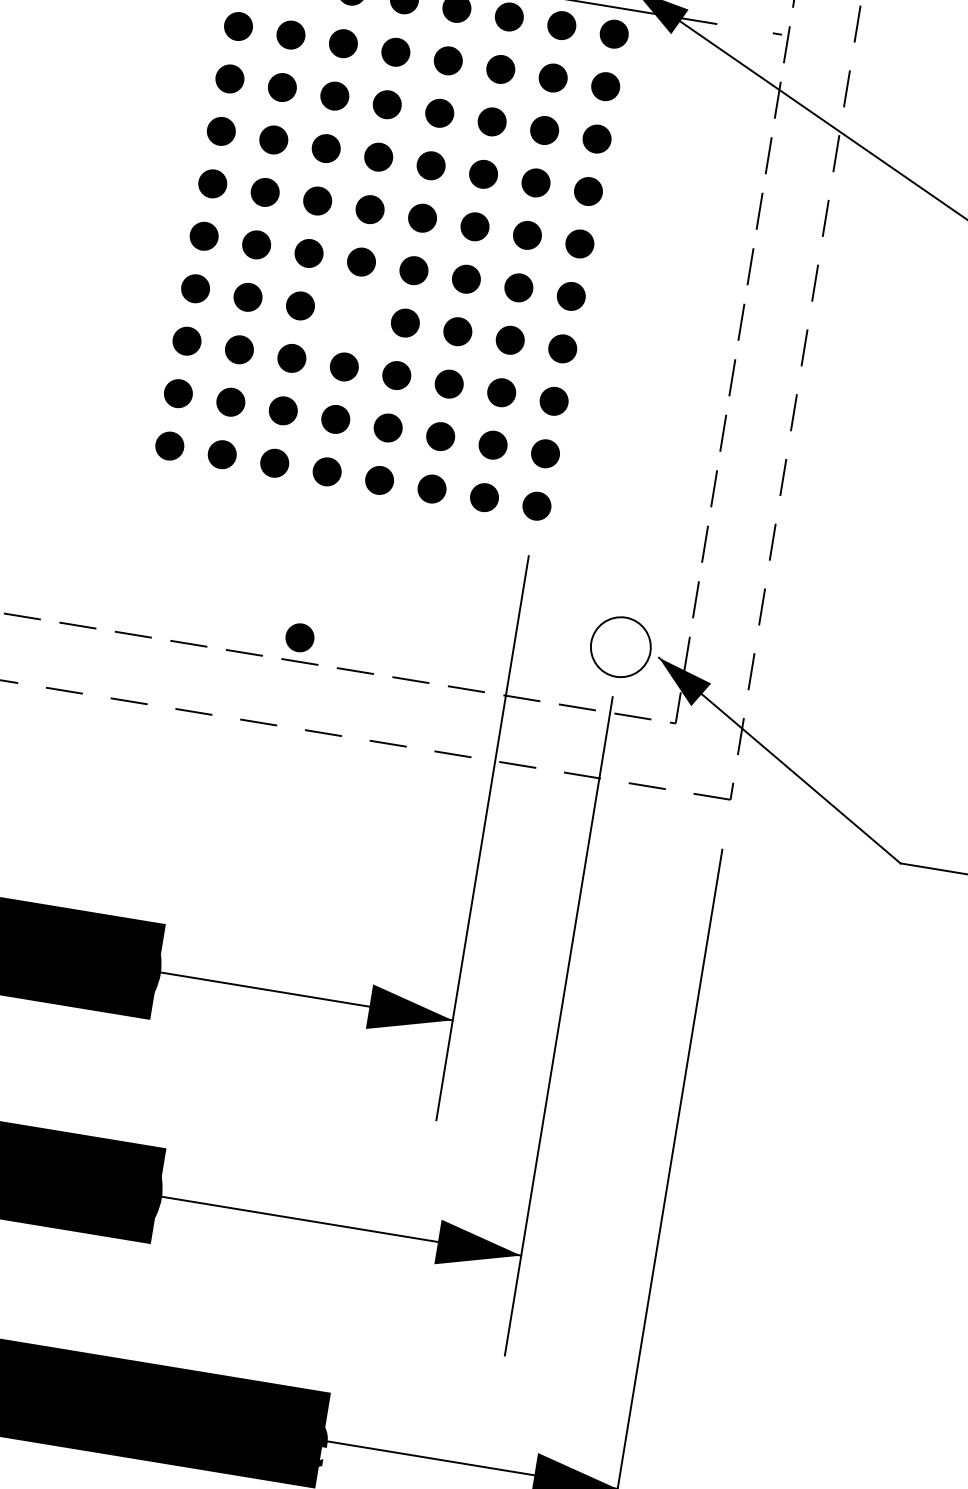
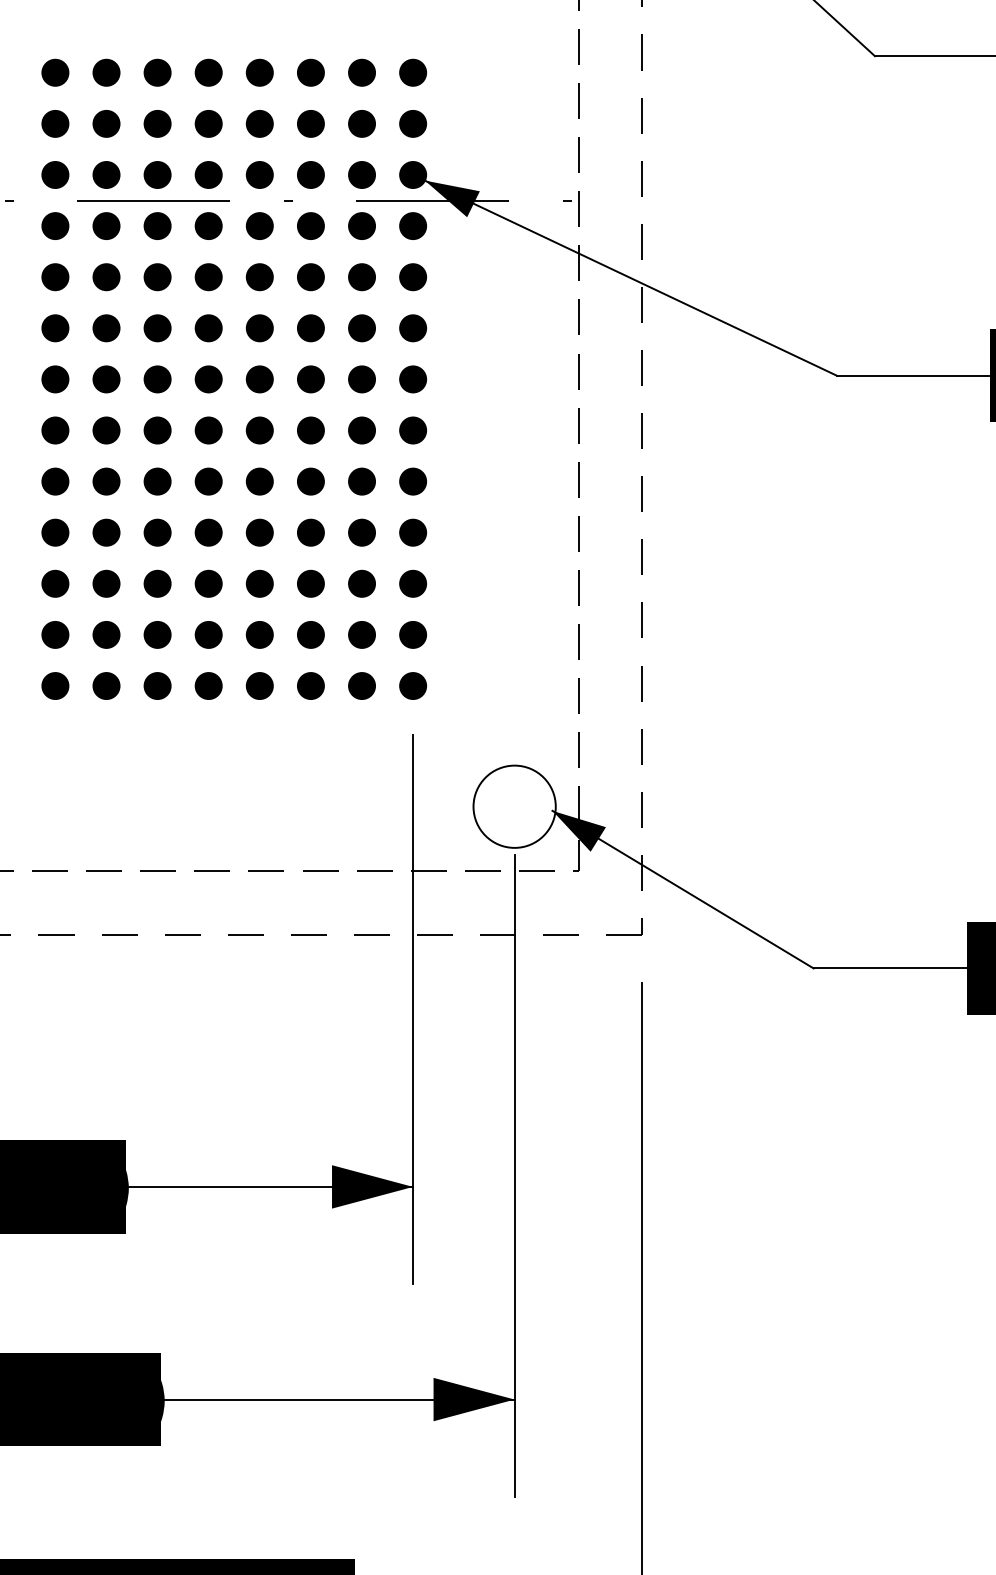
part: (299, 637) -> (208, 532), moved
circle: (620, 646) -> (514, 806), size x1.43

